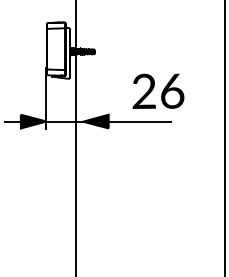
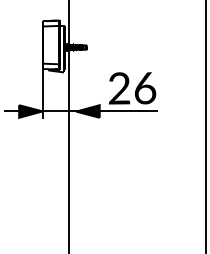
text: (158, 90) -> (132, 87), moved

